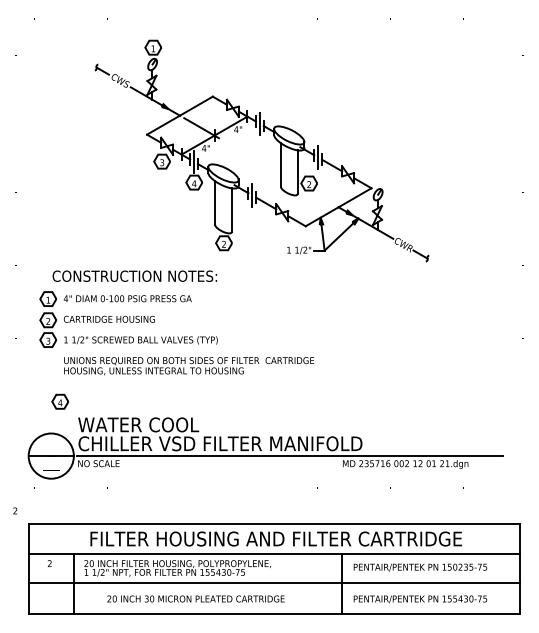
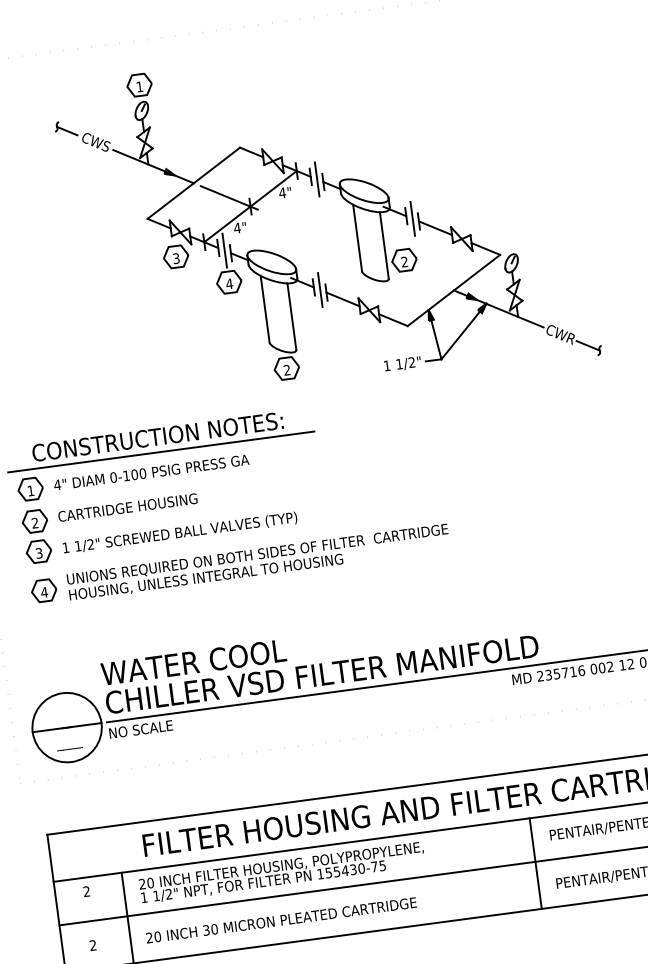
line: (135, 286) -> (160, 452), added
part: (59, 401) -> (42, 590), moved
text: (15, 510) -> (93, 944), moved
text: (195, 598) -> (280, 919), moved

